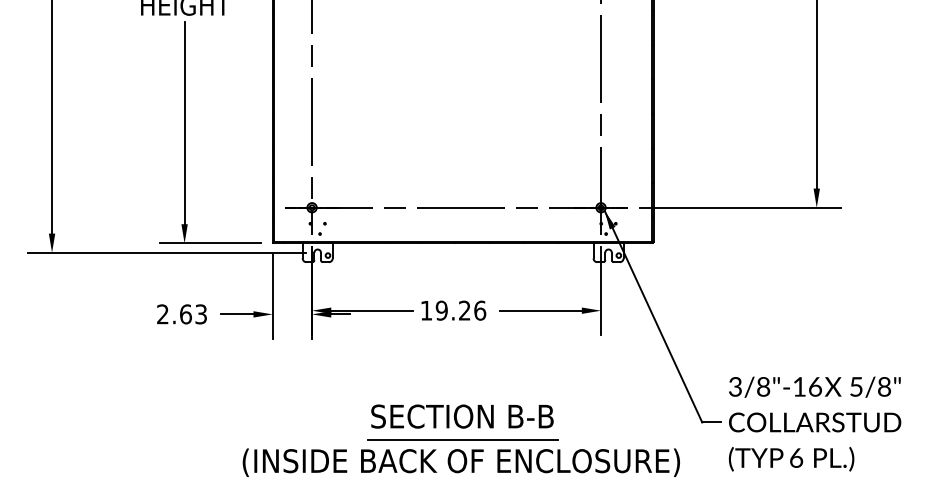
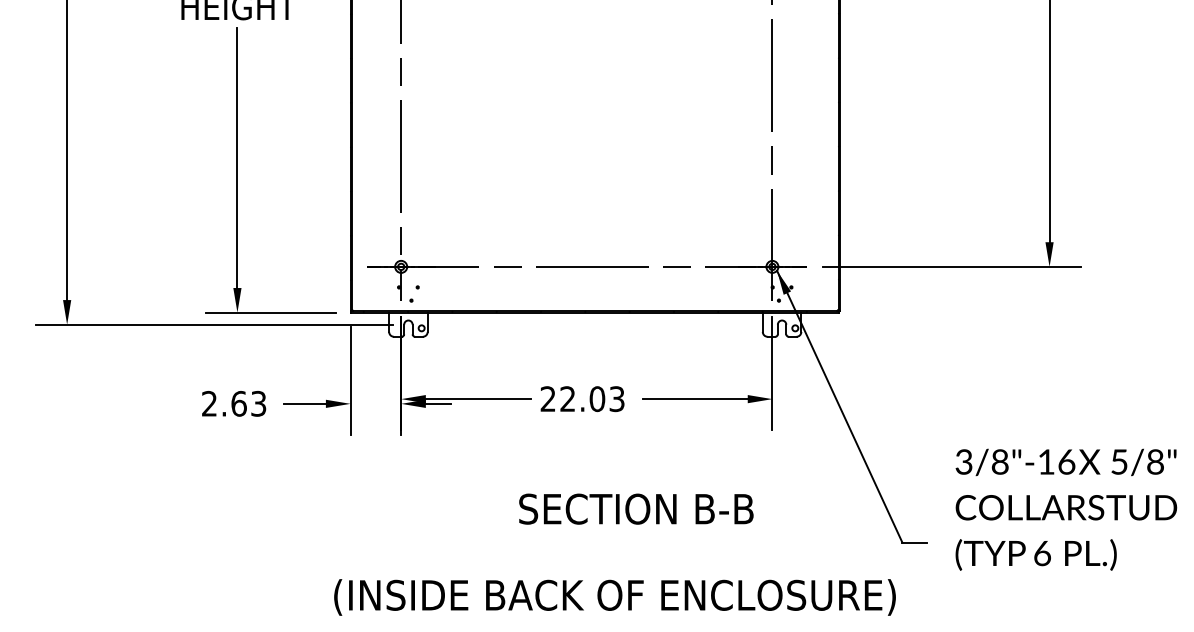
text: (453, 310) -> (582, 399), 19.26 -> 22.03
text: (462, 416) -> (636, 508), moved
text: (815, 423) -> (1066, 509), moved
line: (463, 439) -> (595, 564), removed
text: (460, 462) -> (614, 597), moved

